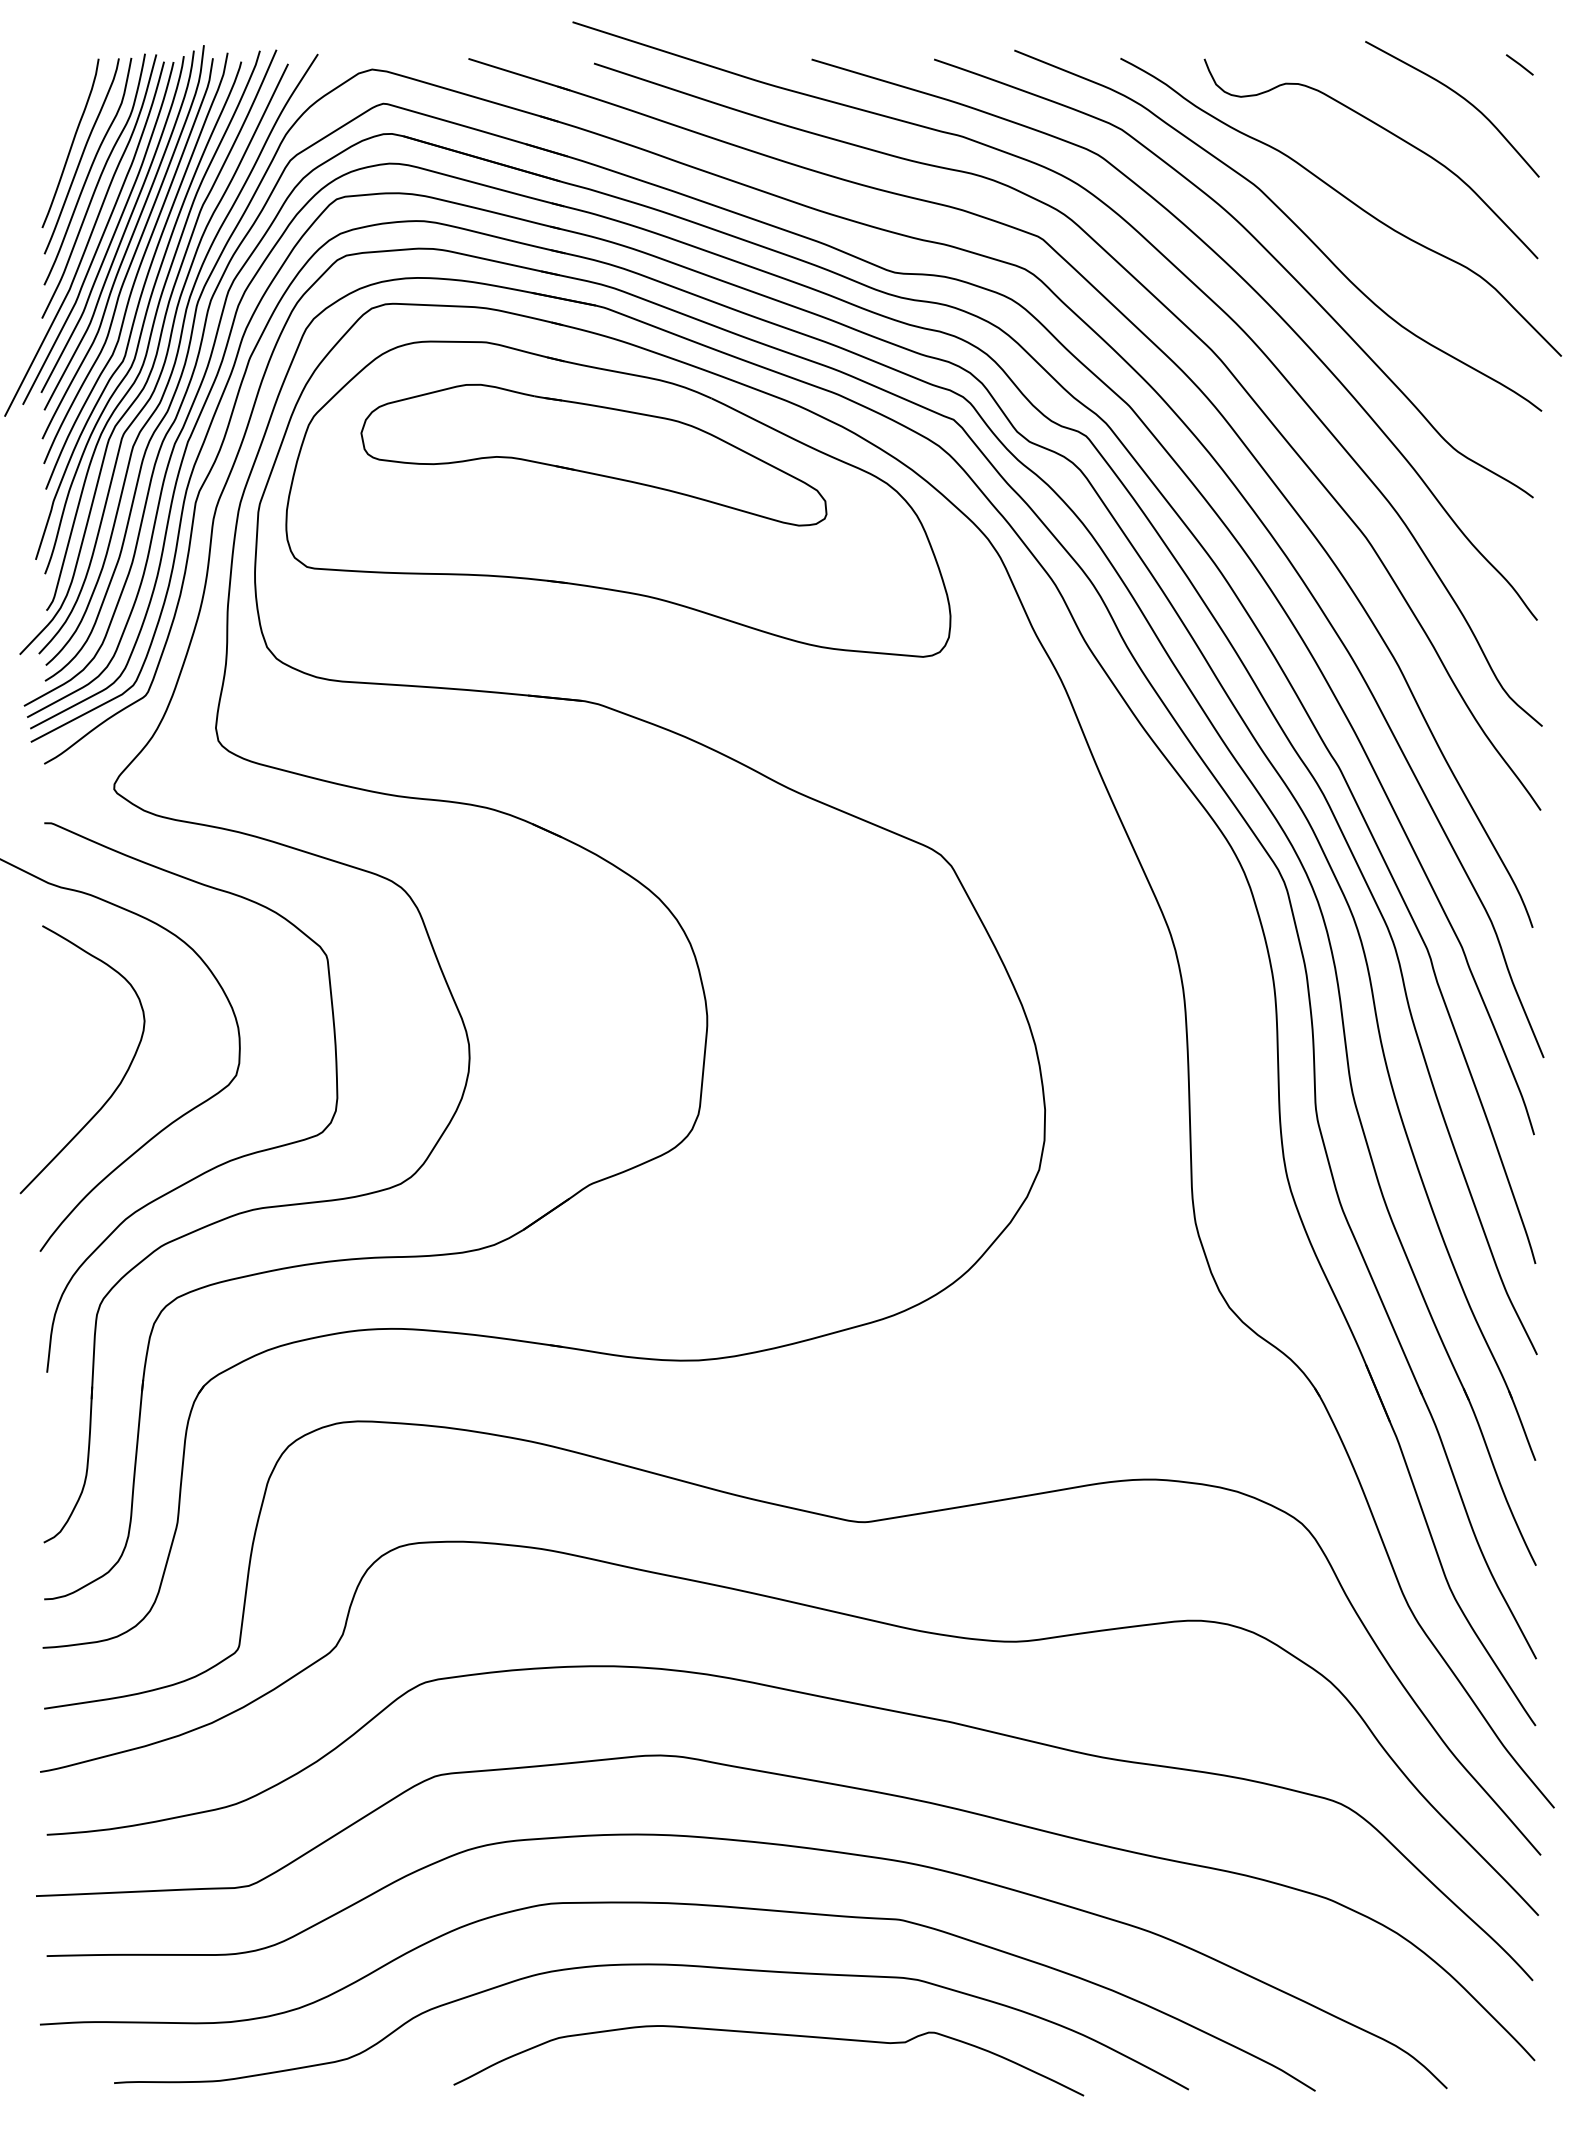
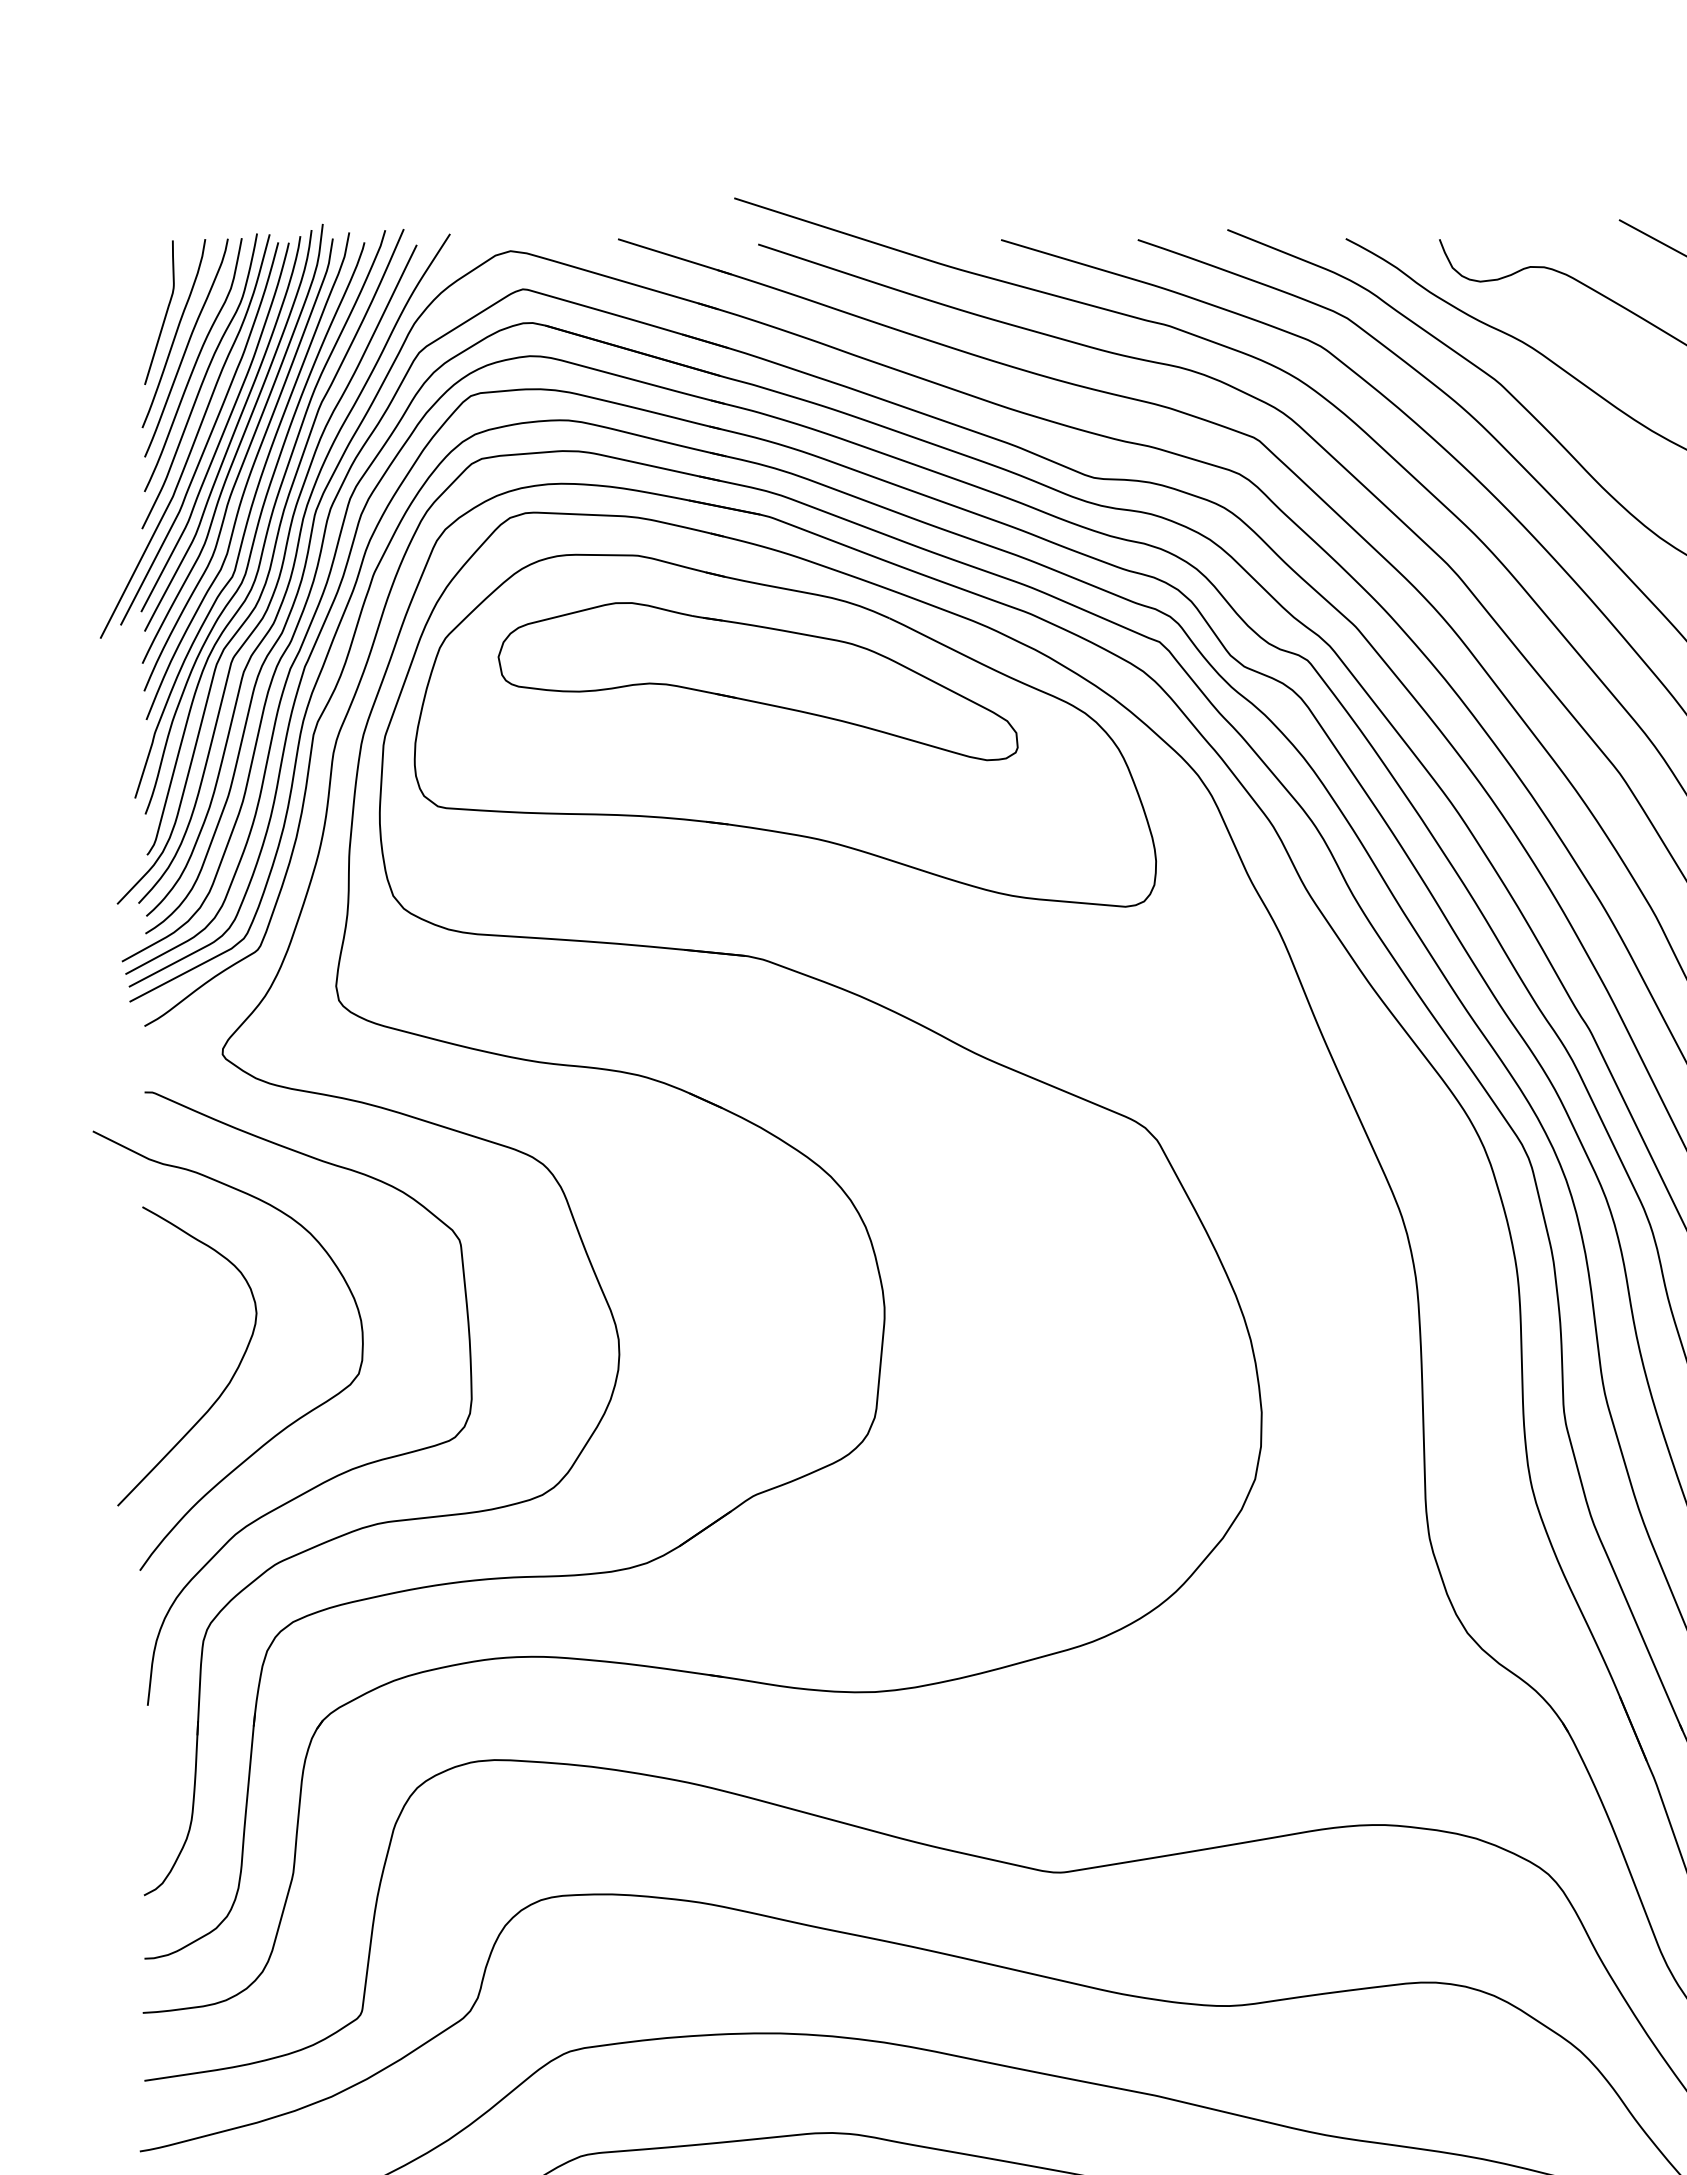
curve: (62, 125) -> (164, 313), added

